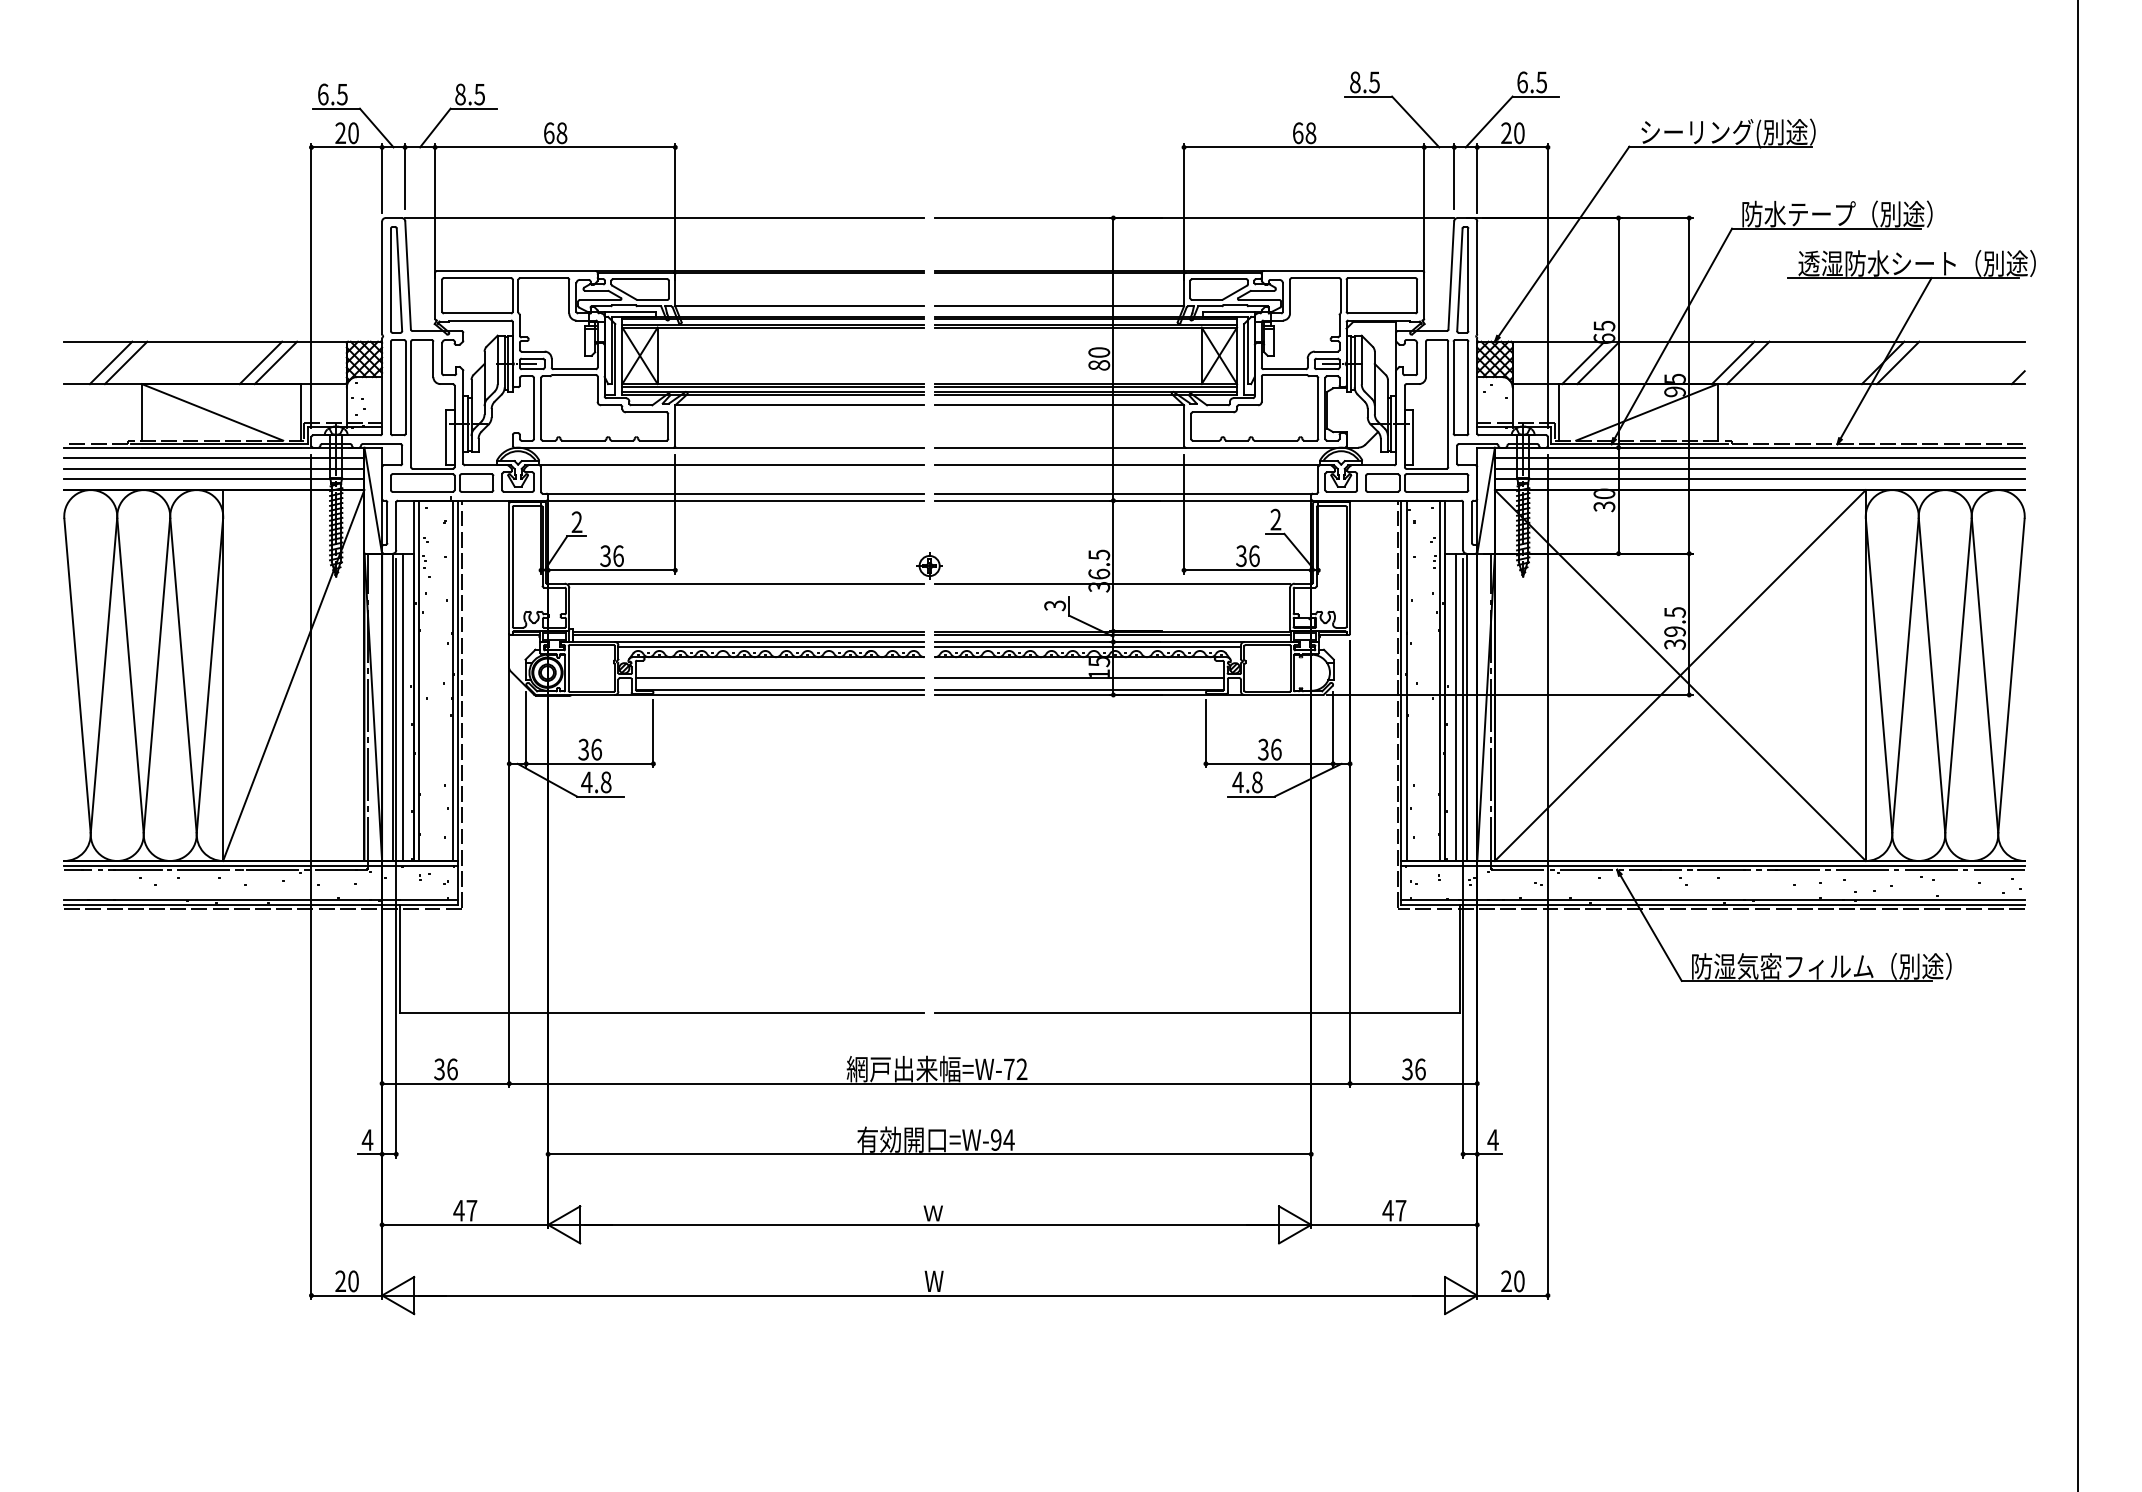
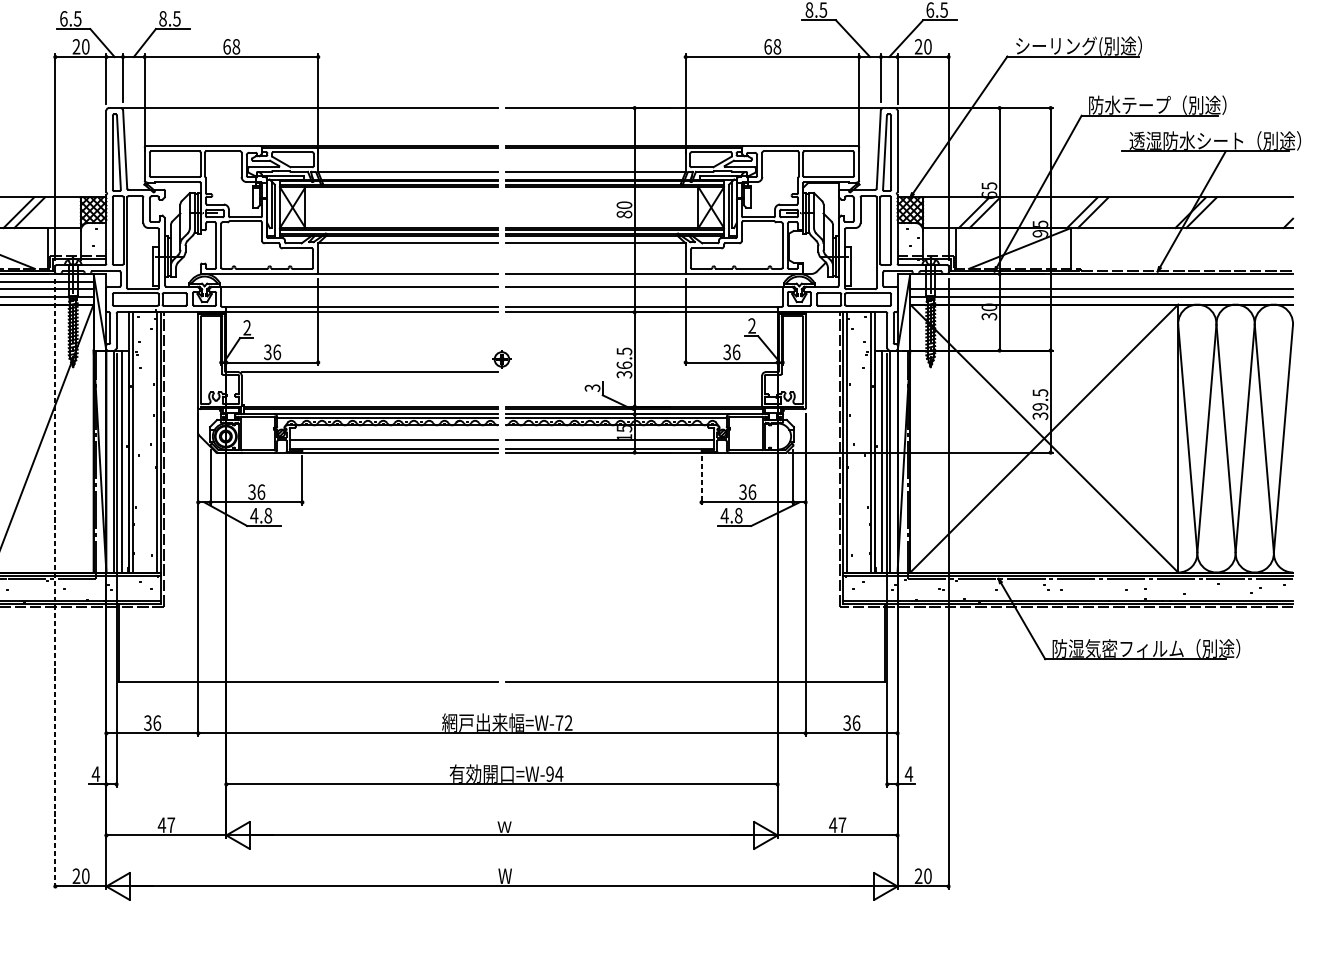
line: (1759, 458) -> (1101, 281), removed
line: (1112, 583) -> (634, 372), removed
line: (1205, 733) -> (701, 480), solid -> dashed
line: (311, 877) -> (55, 584), solid -> dashed

